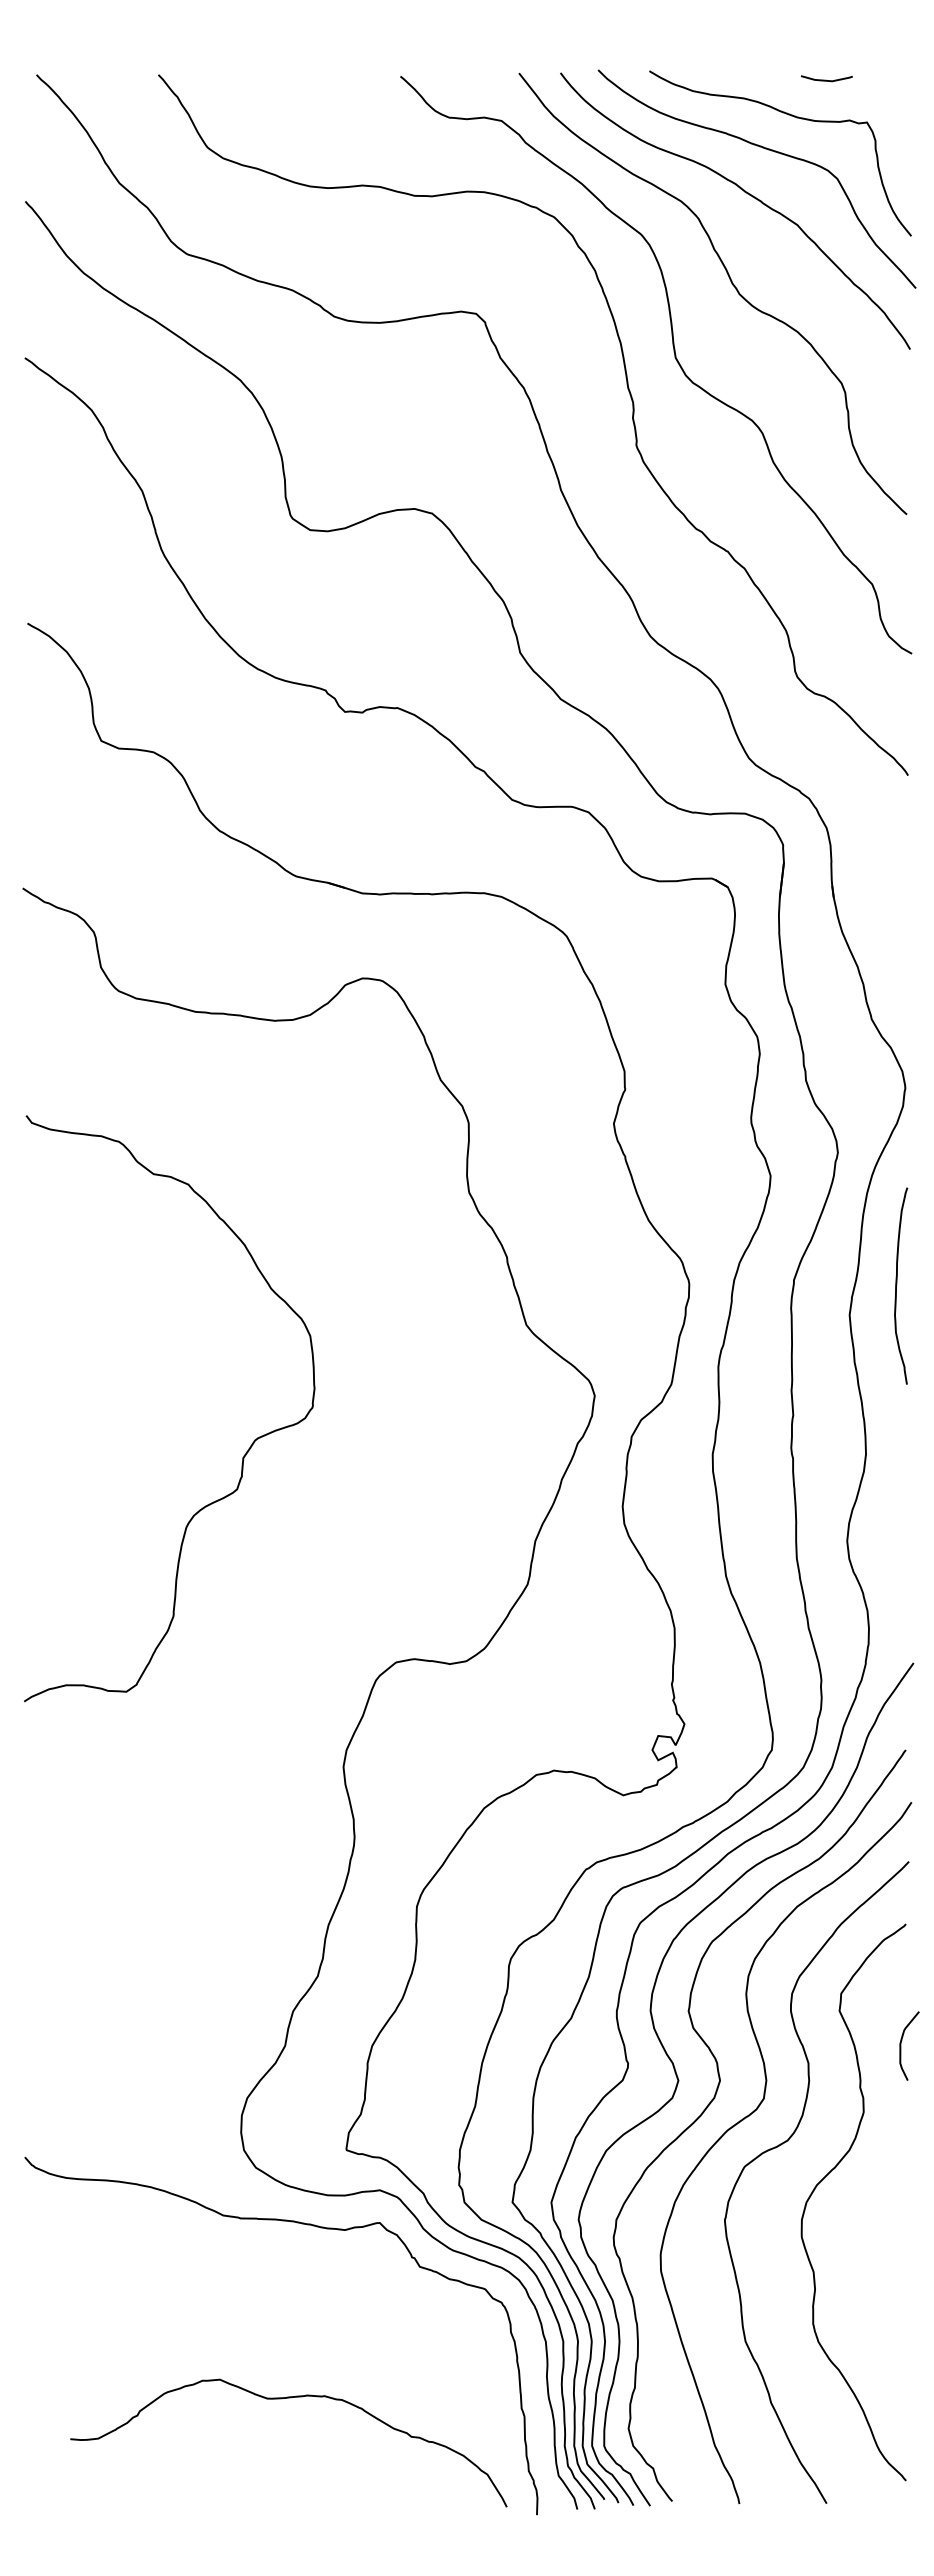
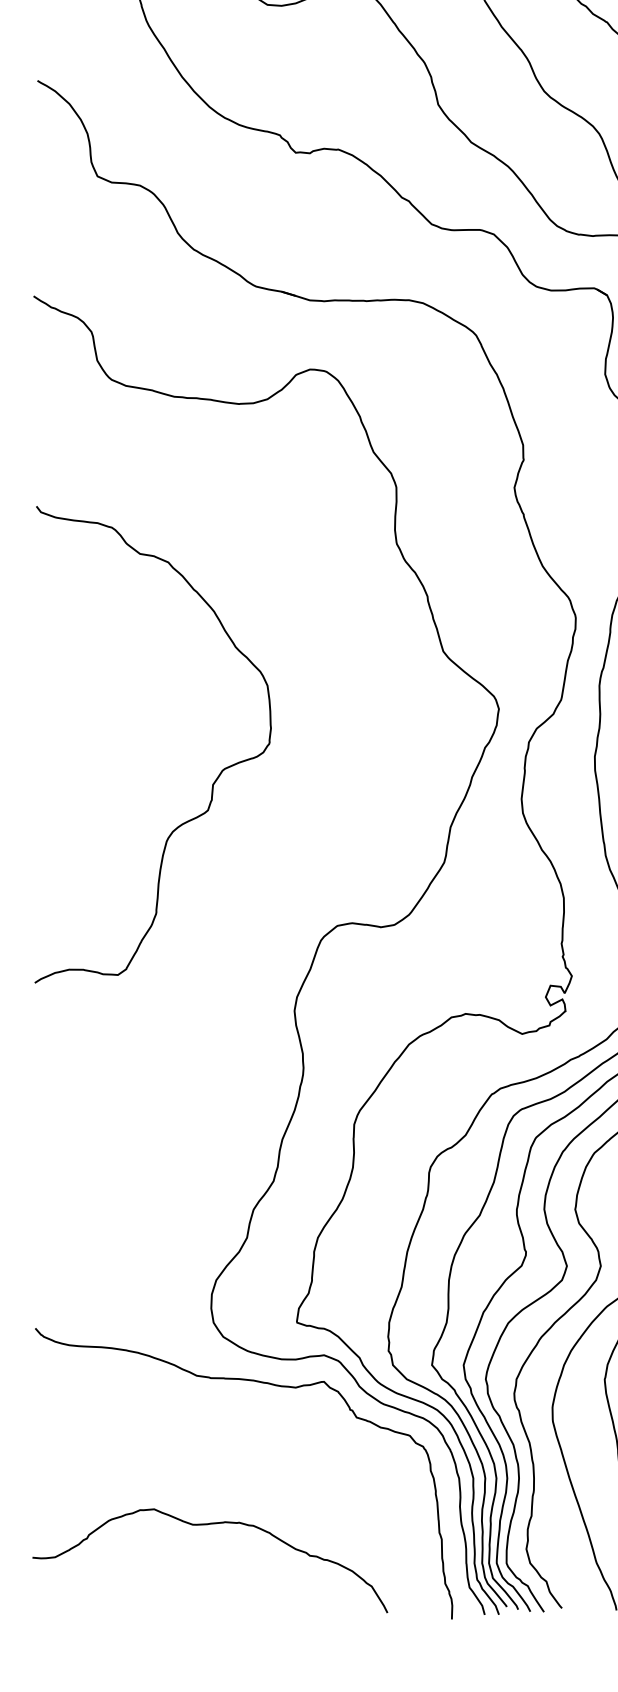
curve: (242, 1457) -> (212, 784), moved
curve: (282, 2399) -> (205, 1525), moved

